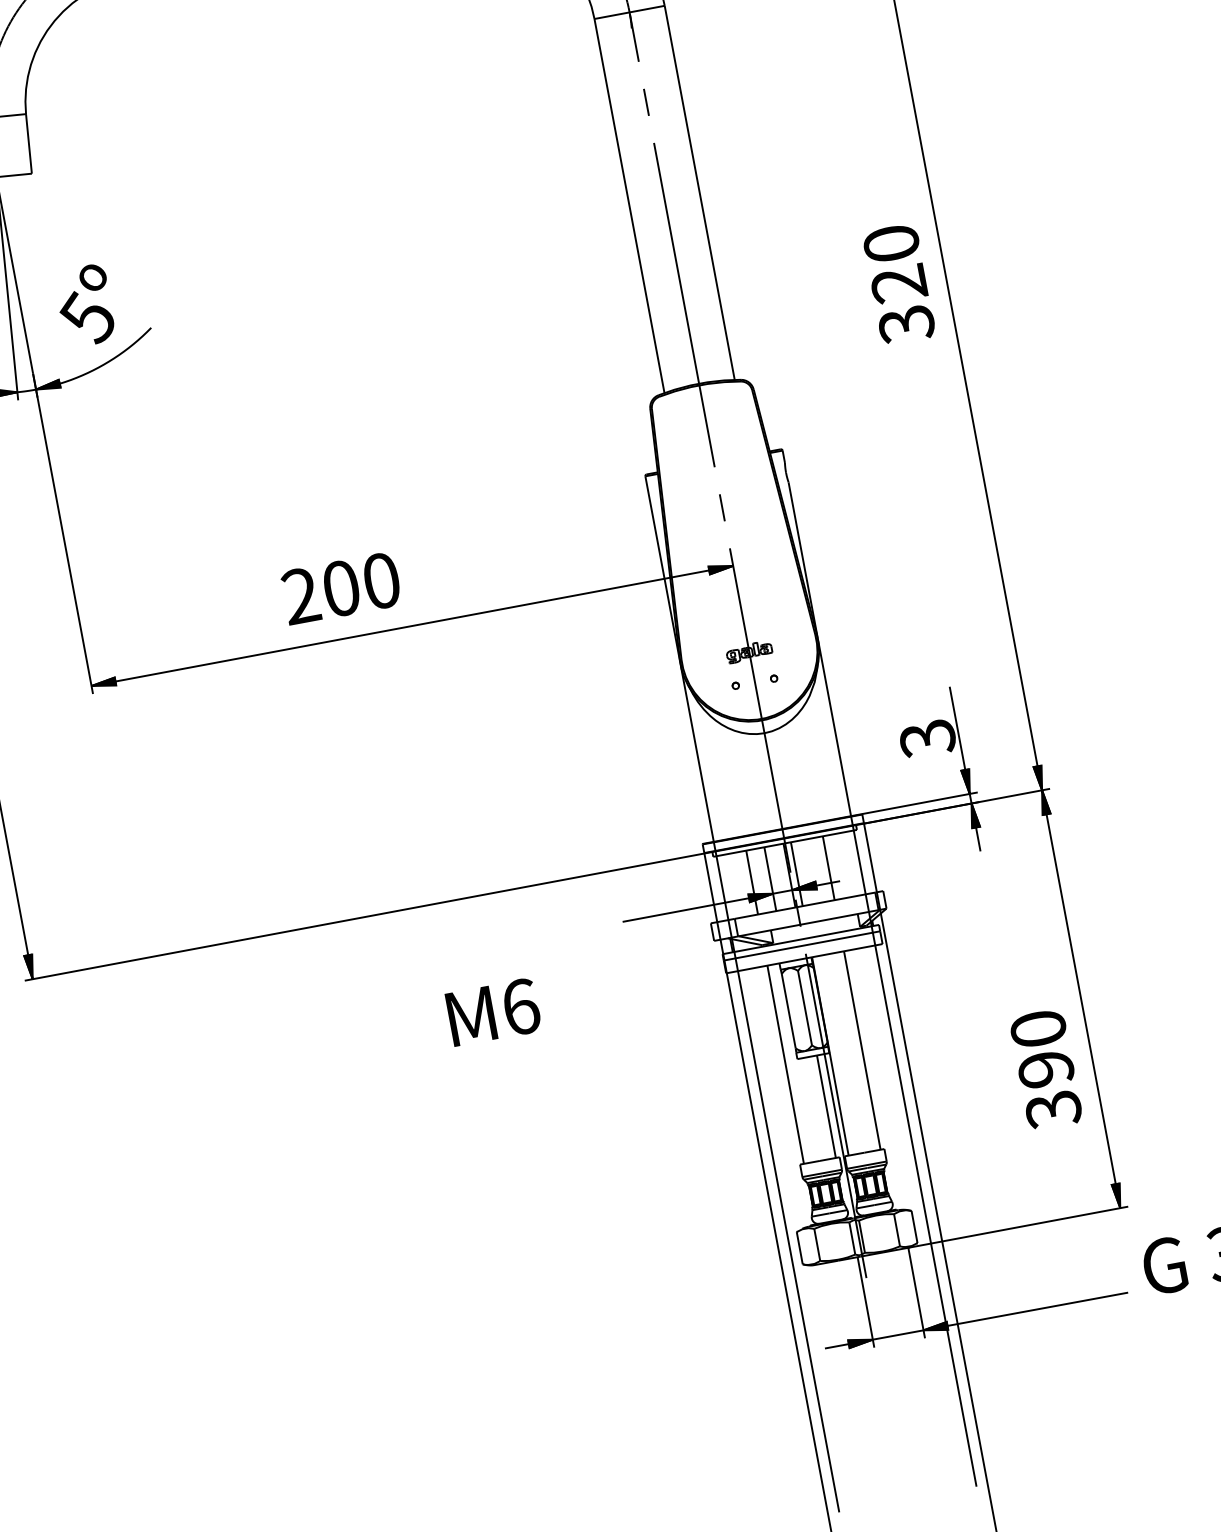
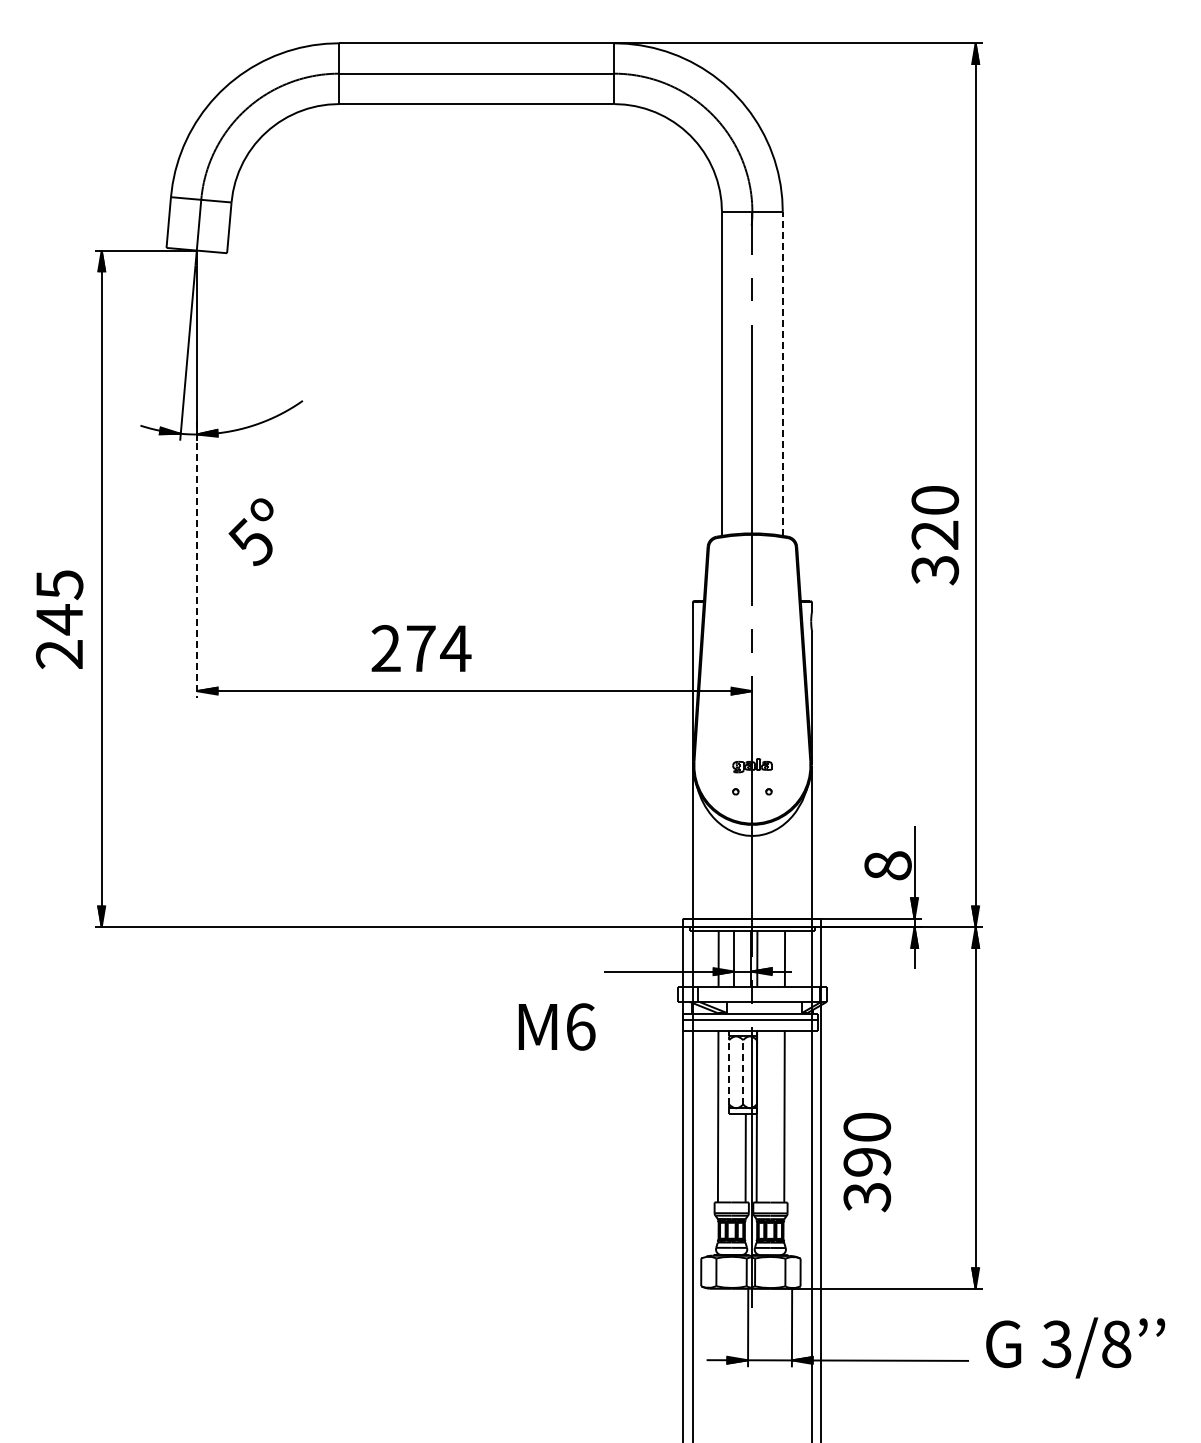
line: (699, 192) -> (782, 373), solid -> dashed
text: (899, 284) -> (935, 535), moved
text: (84, 305) -> (250, 531), moved
line: (62, 534) -> (196, 559), solid -> dashed
text: (362, 584) -> (439, 648), 200 -> 274
text: (927, 739) -> (887, 866), 3 -> 8
line: (805, 1007) -> (743, 1071), solid -> dashed
line: (788, 1010) -> (729, 1071), solid -> dashed
text: (492, 1011) -> (556, 1026), moved
text: (1046, 1069) -> (867, 1162), moved

